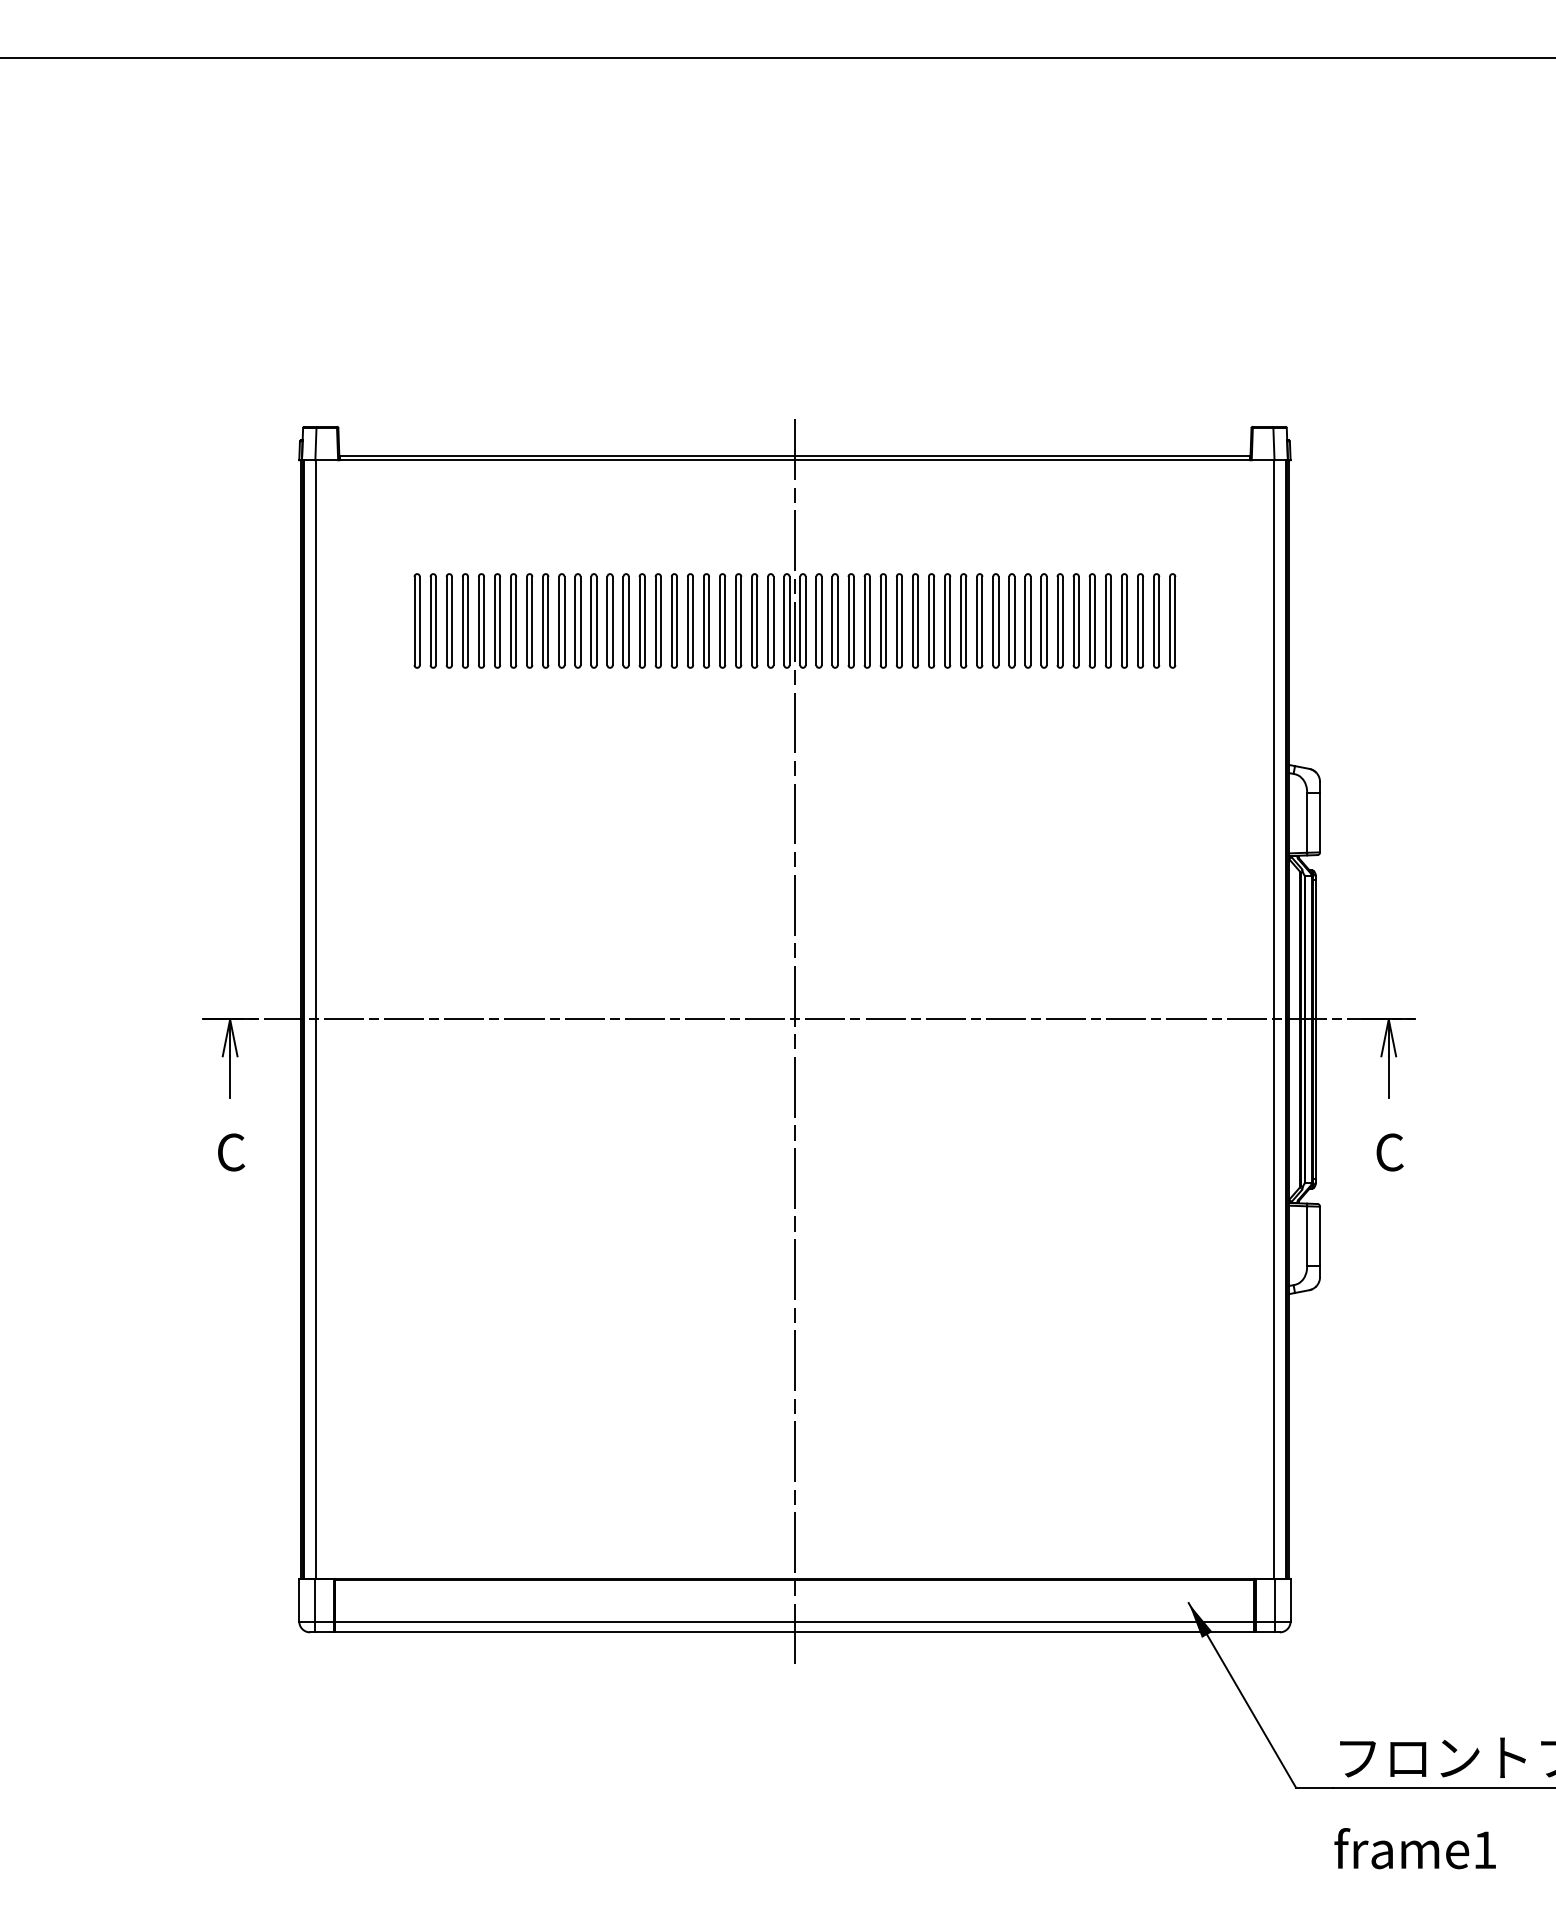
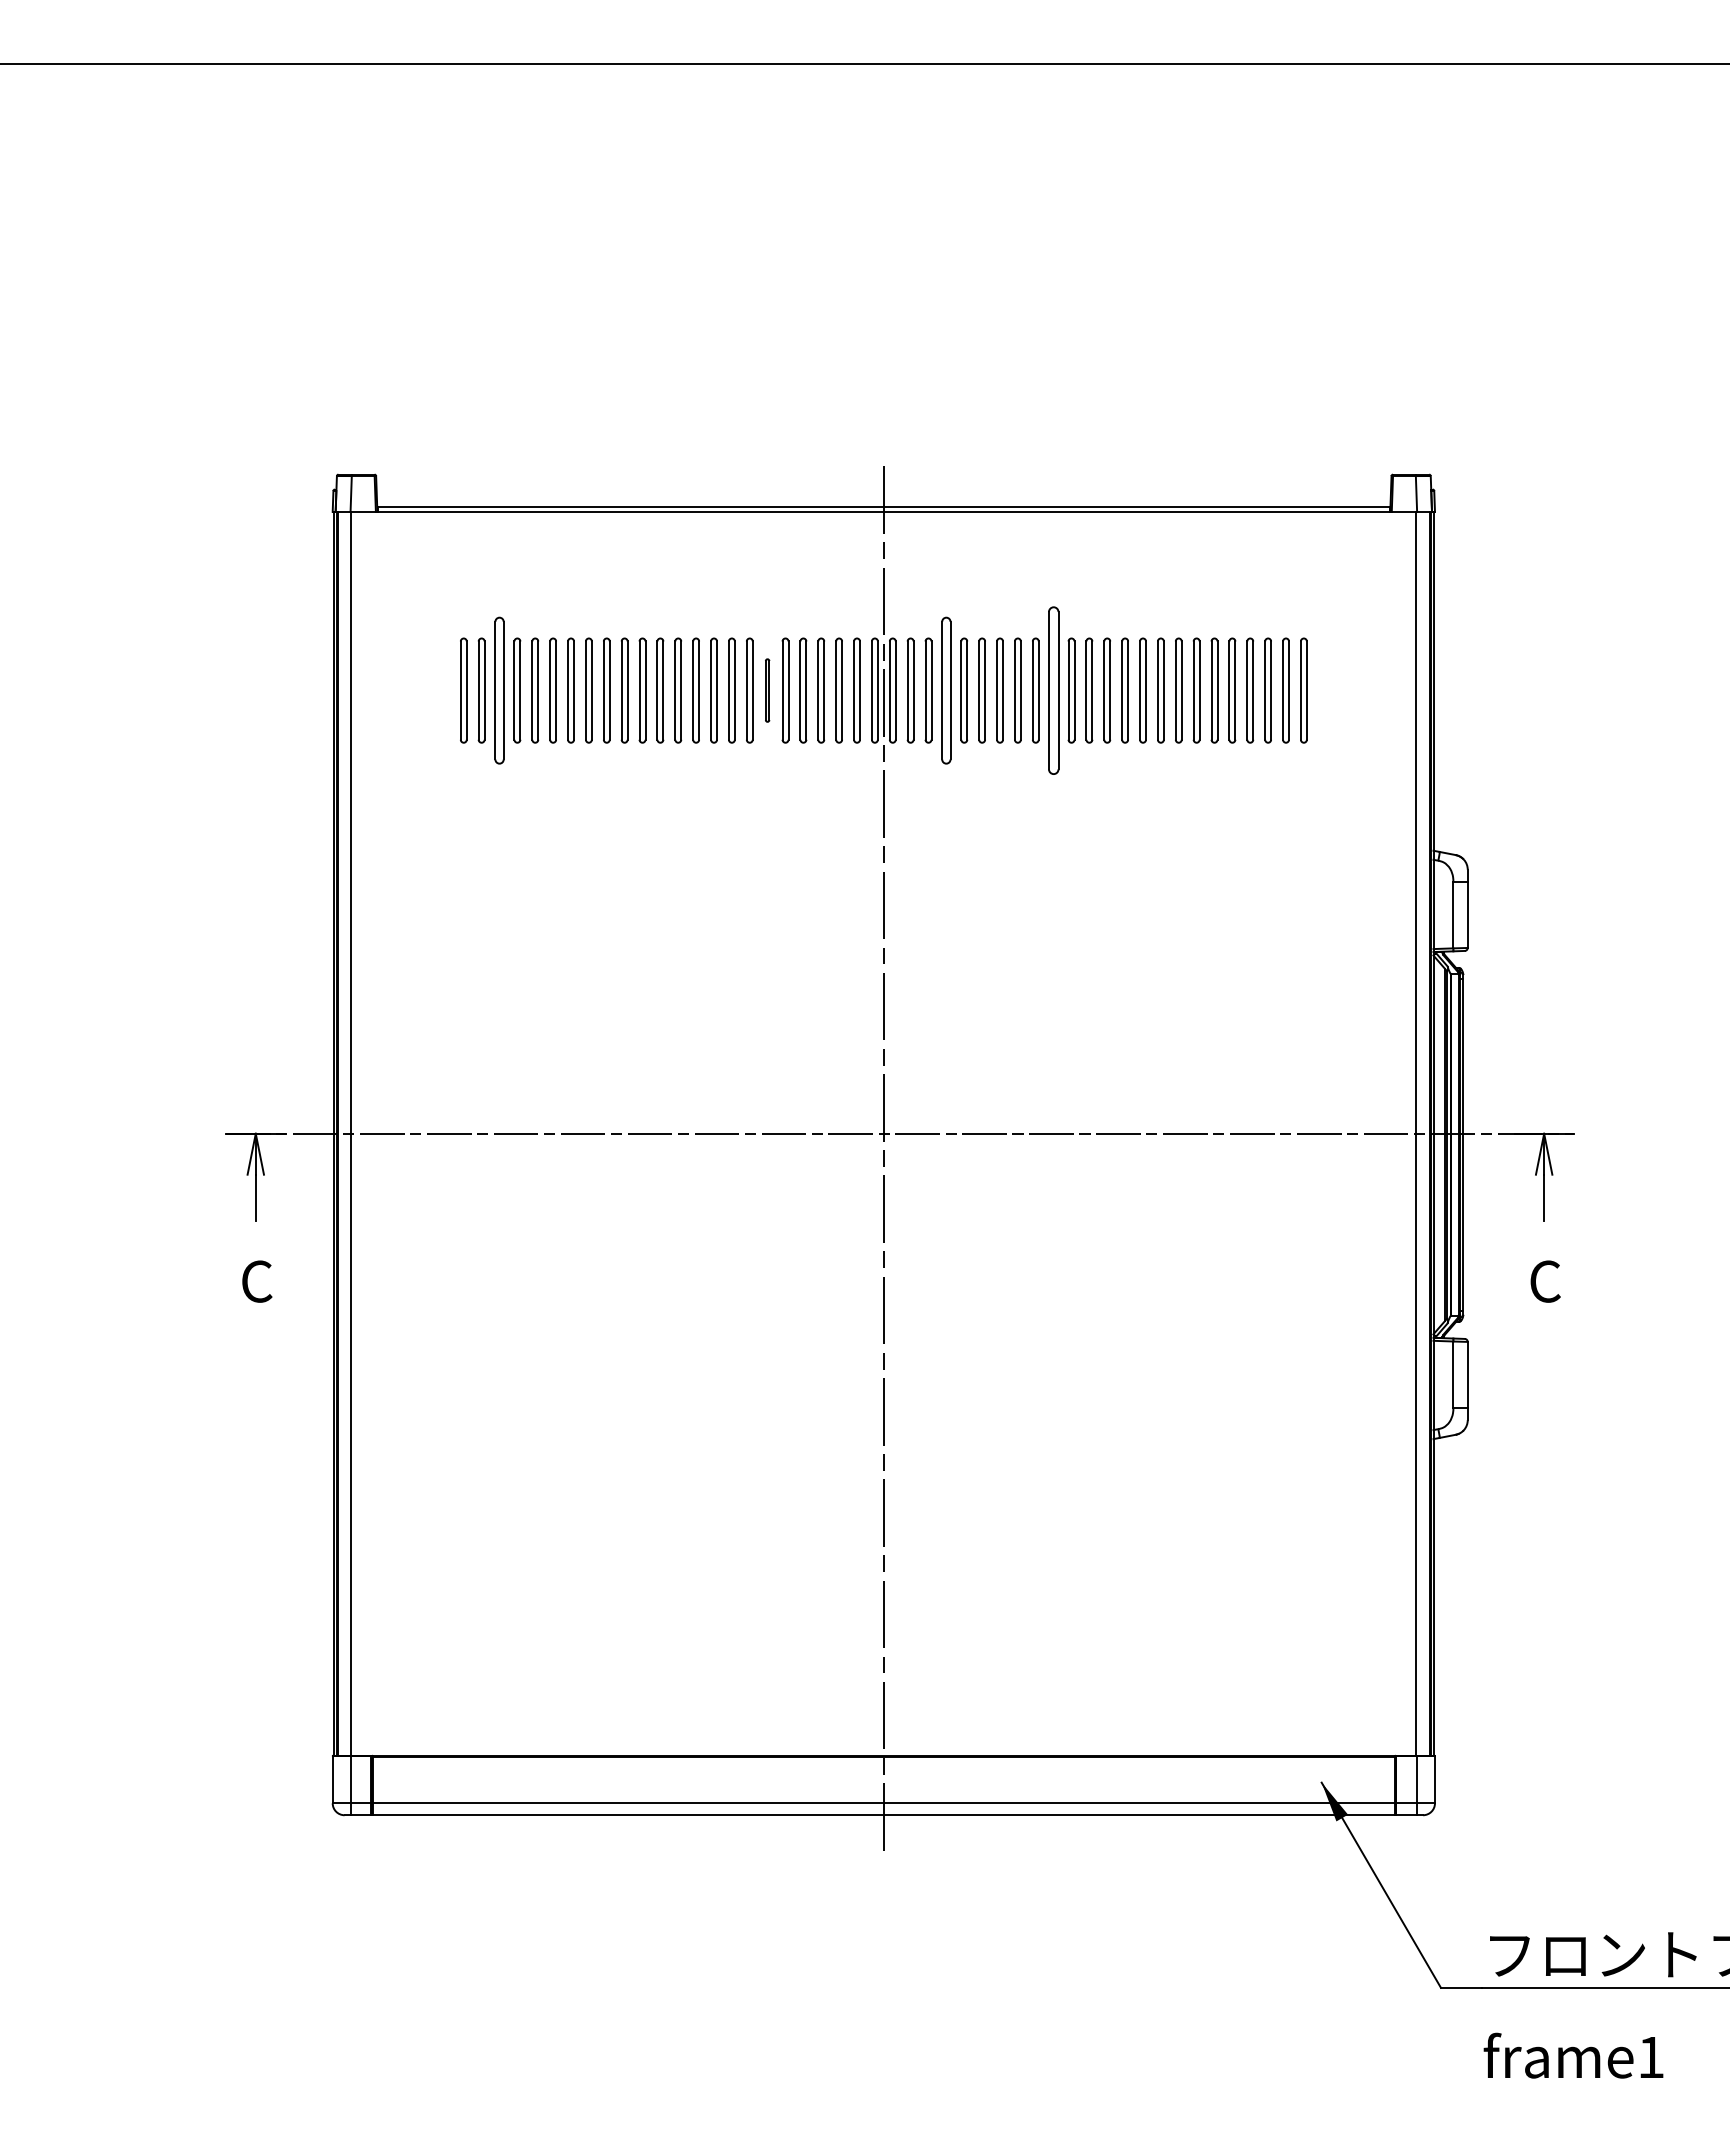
part: (449, 620) -> (499, 690), size x1.4
part: (690, 620) -> (767, 690), size x0.6
part: (851, 620) -> (946, 690), size x1.4
part: (947, 620) -> (1053, 690), size x1.6

